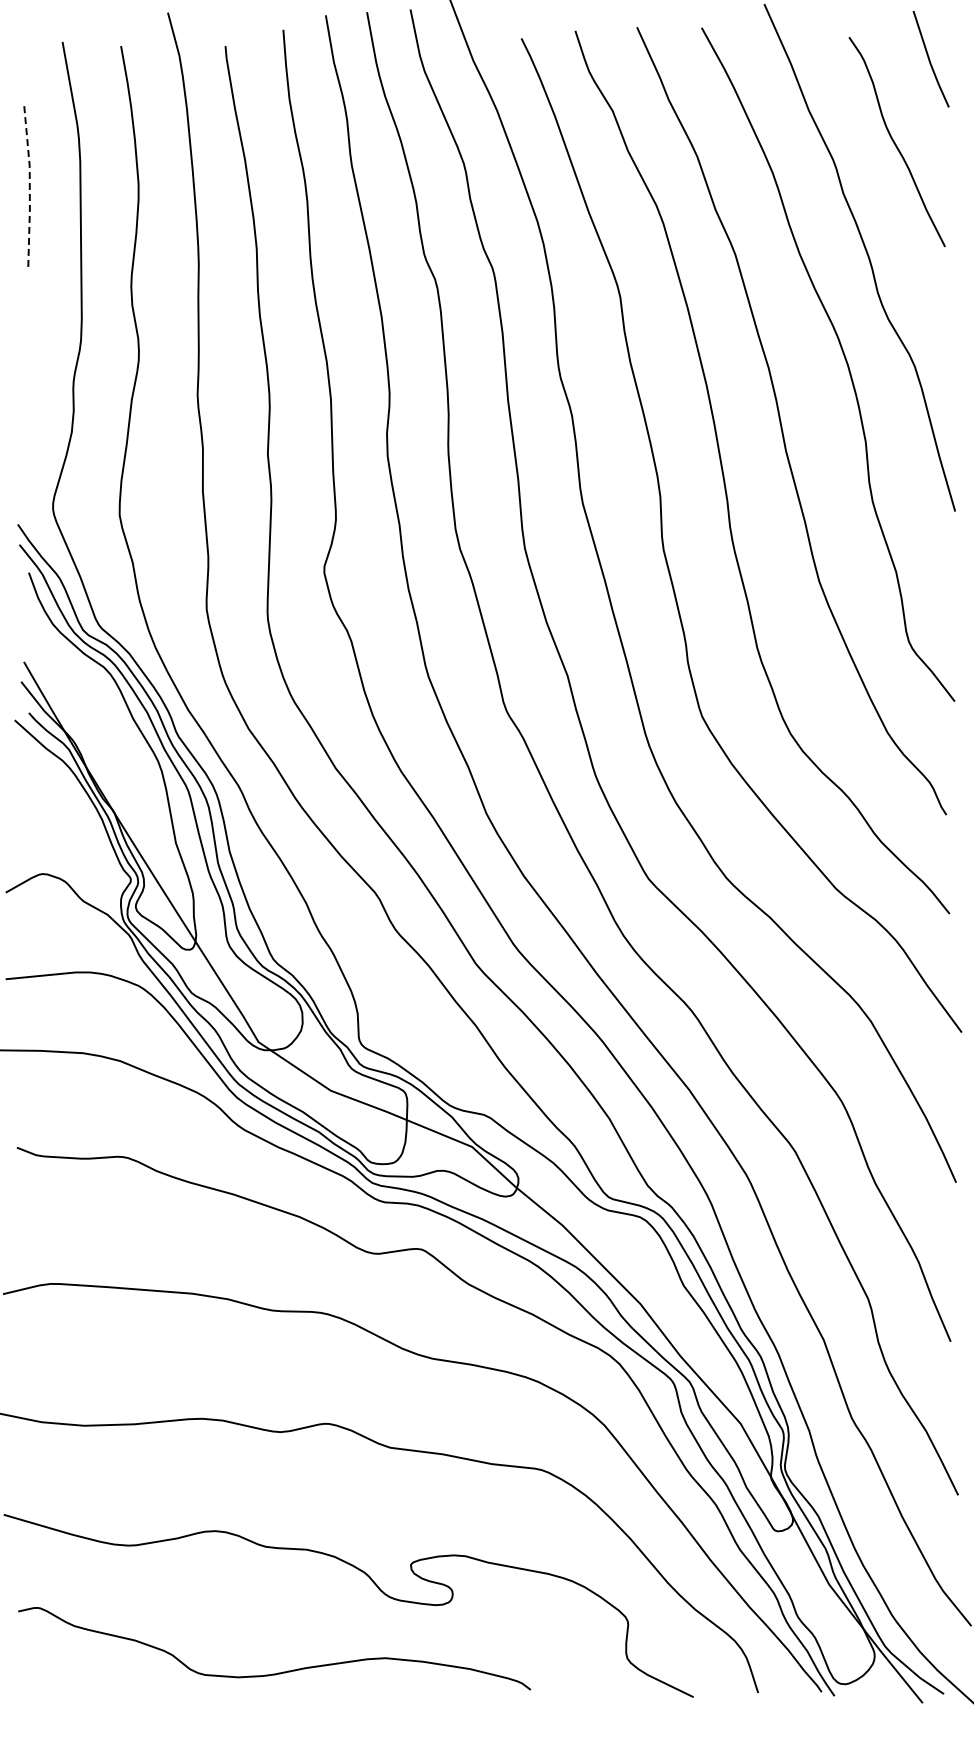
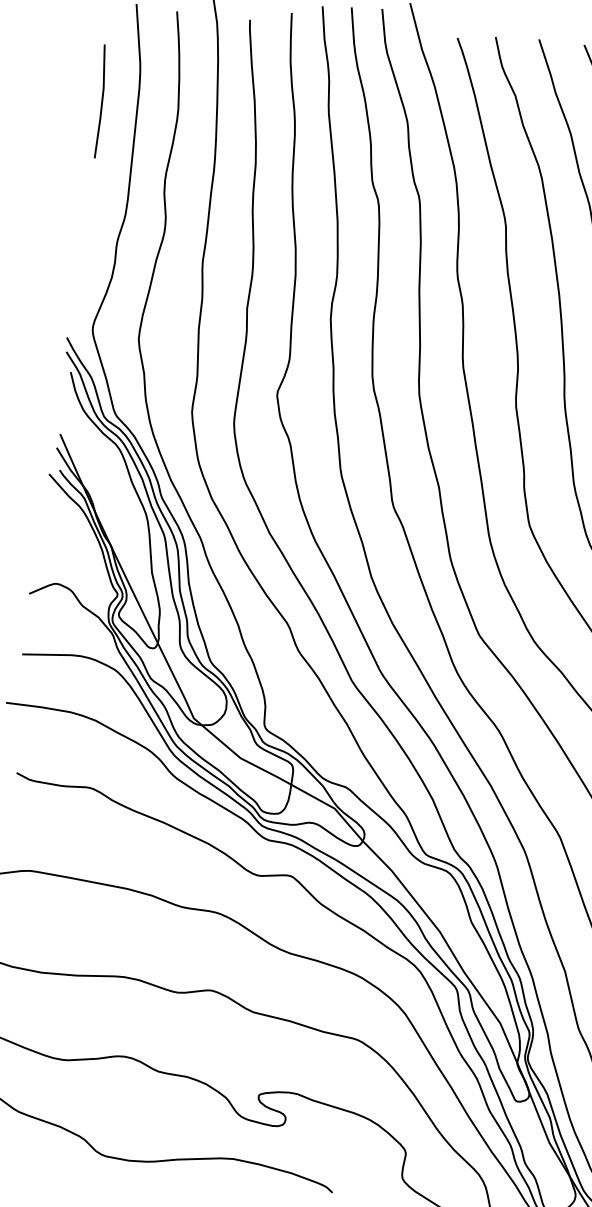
line: (29, 185) -> (102, 101), dashed -> solid

